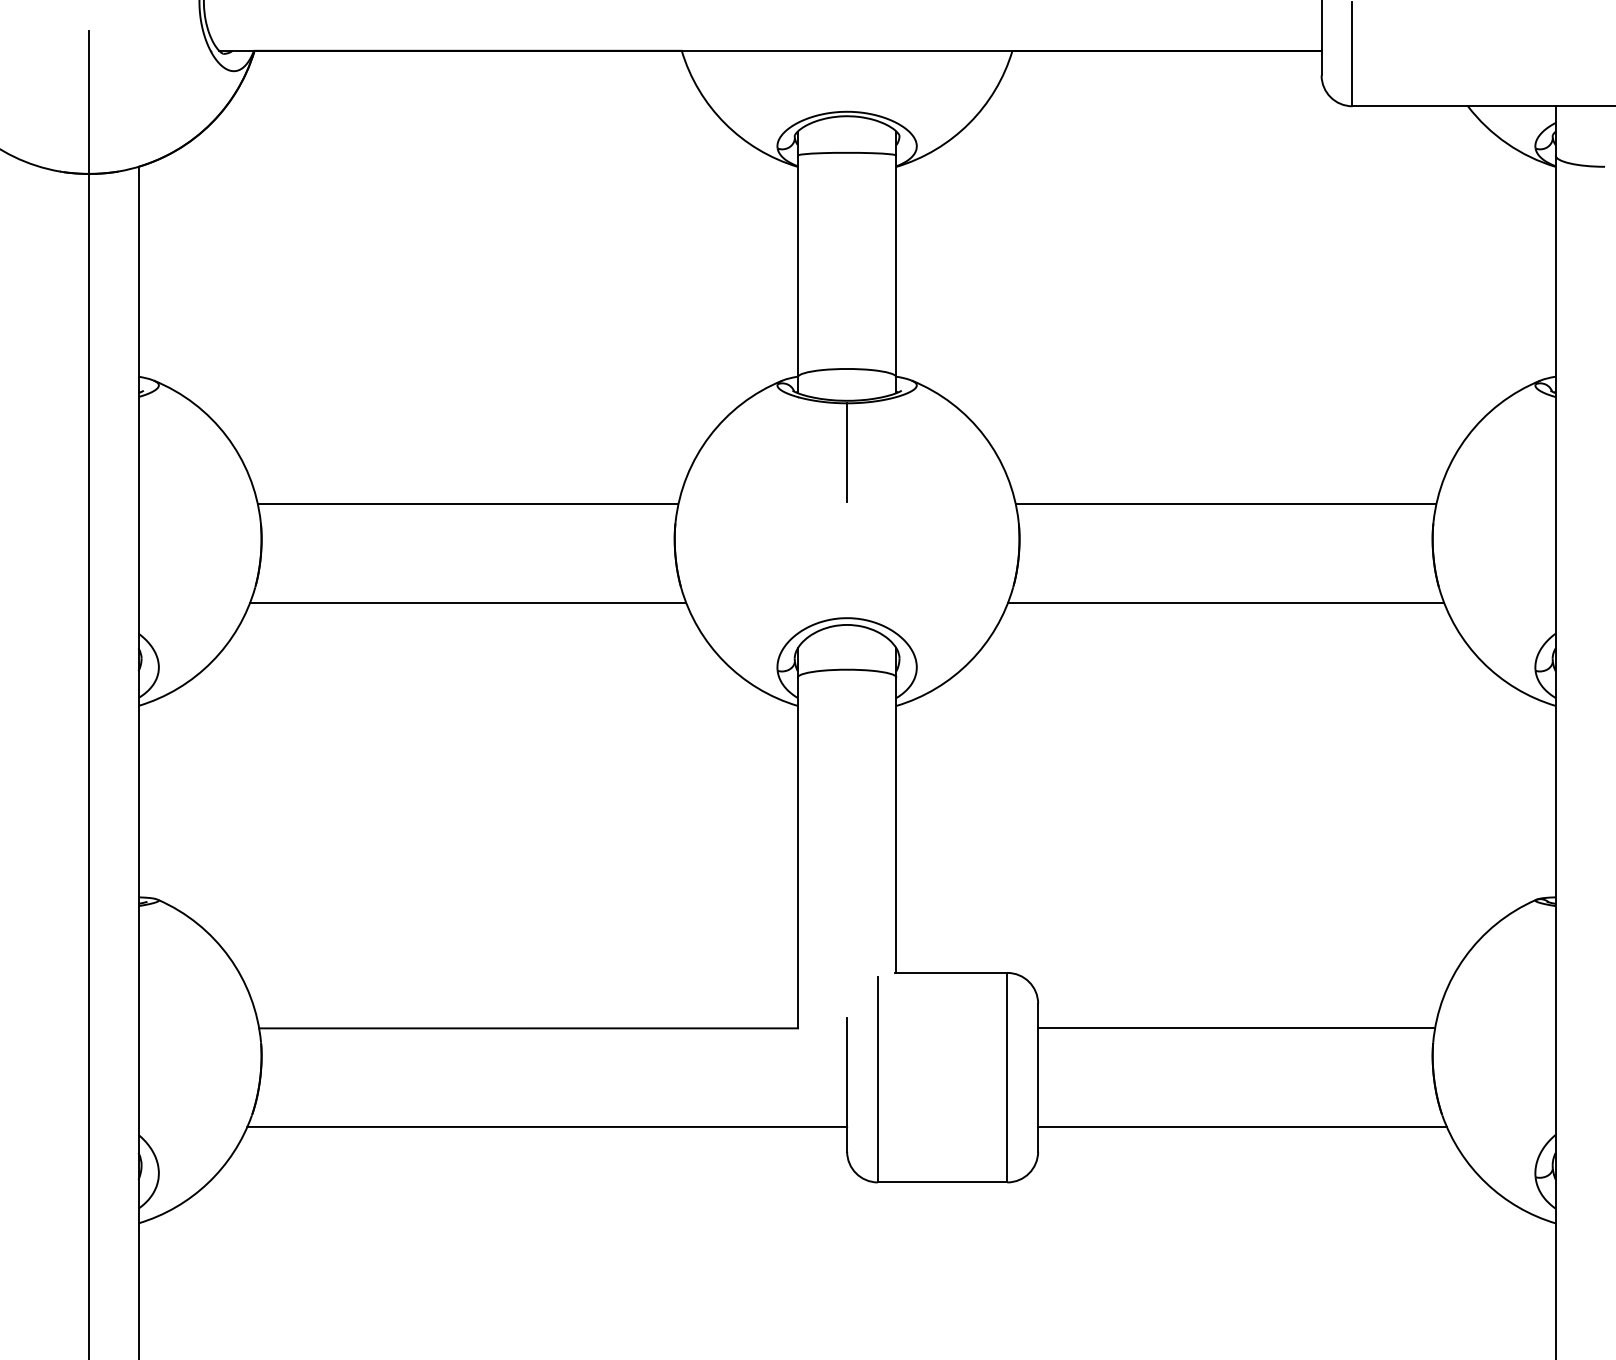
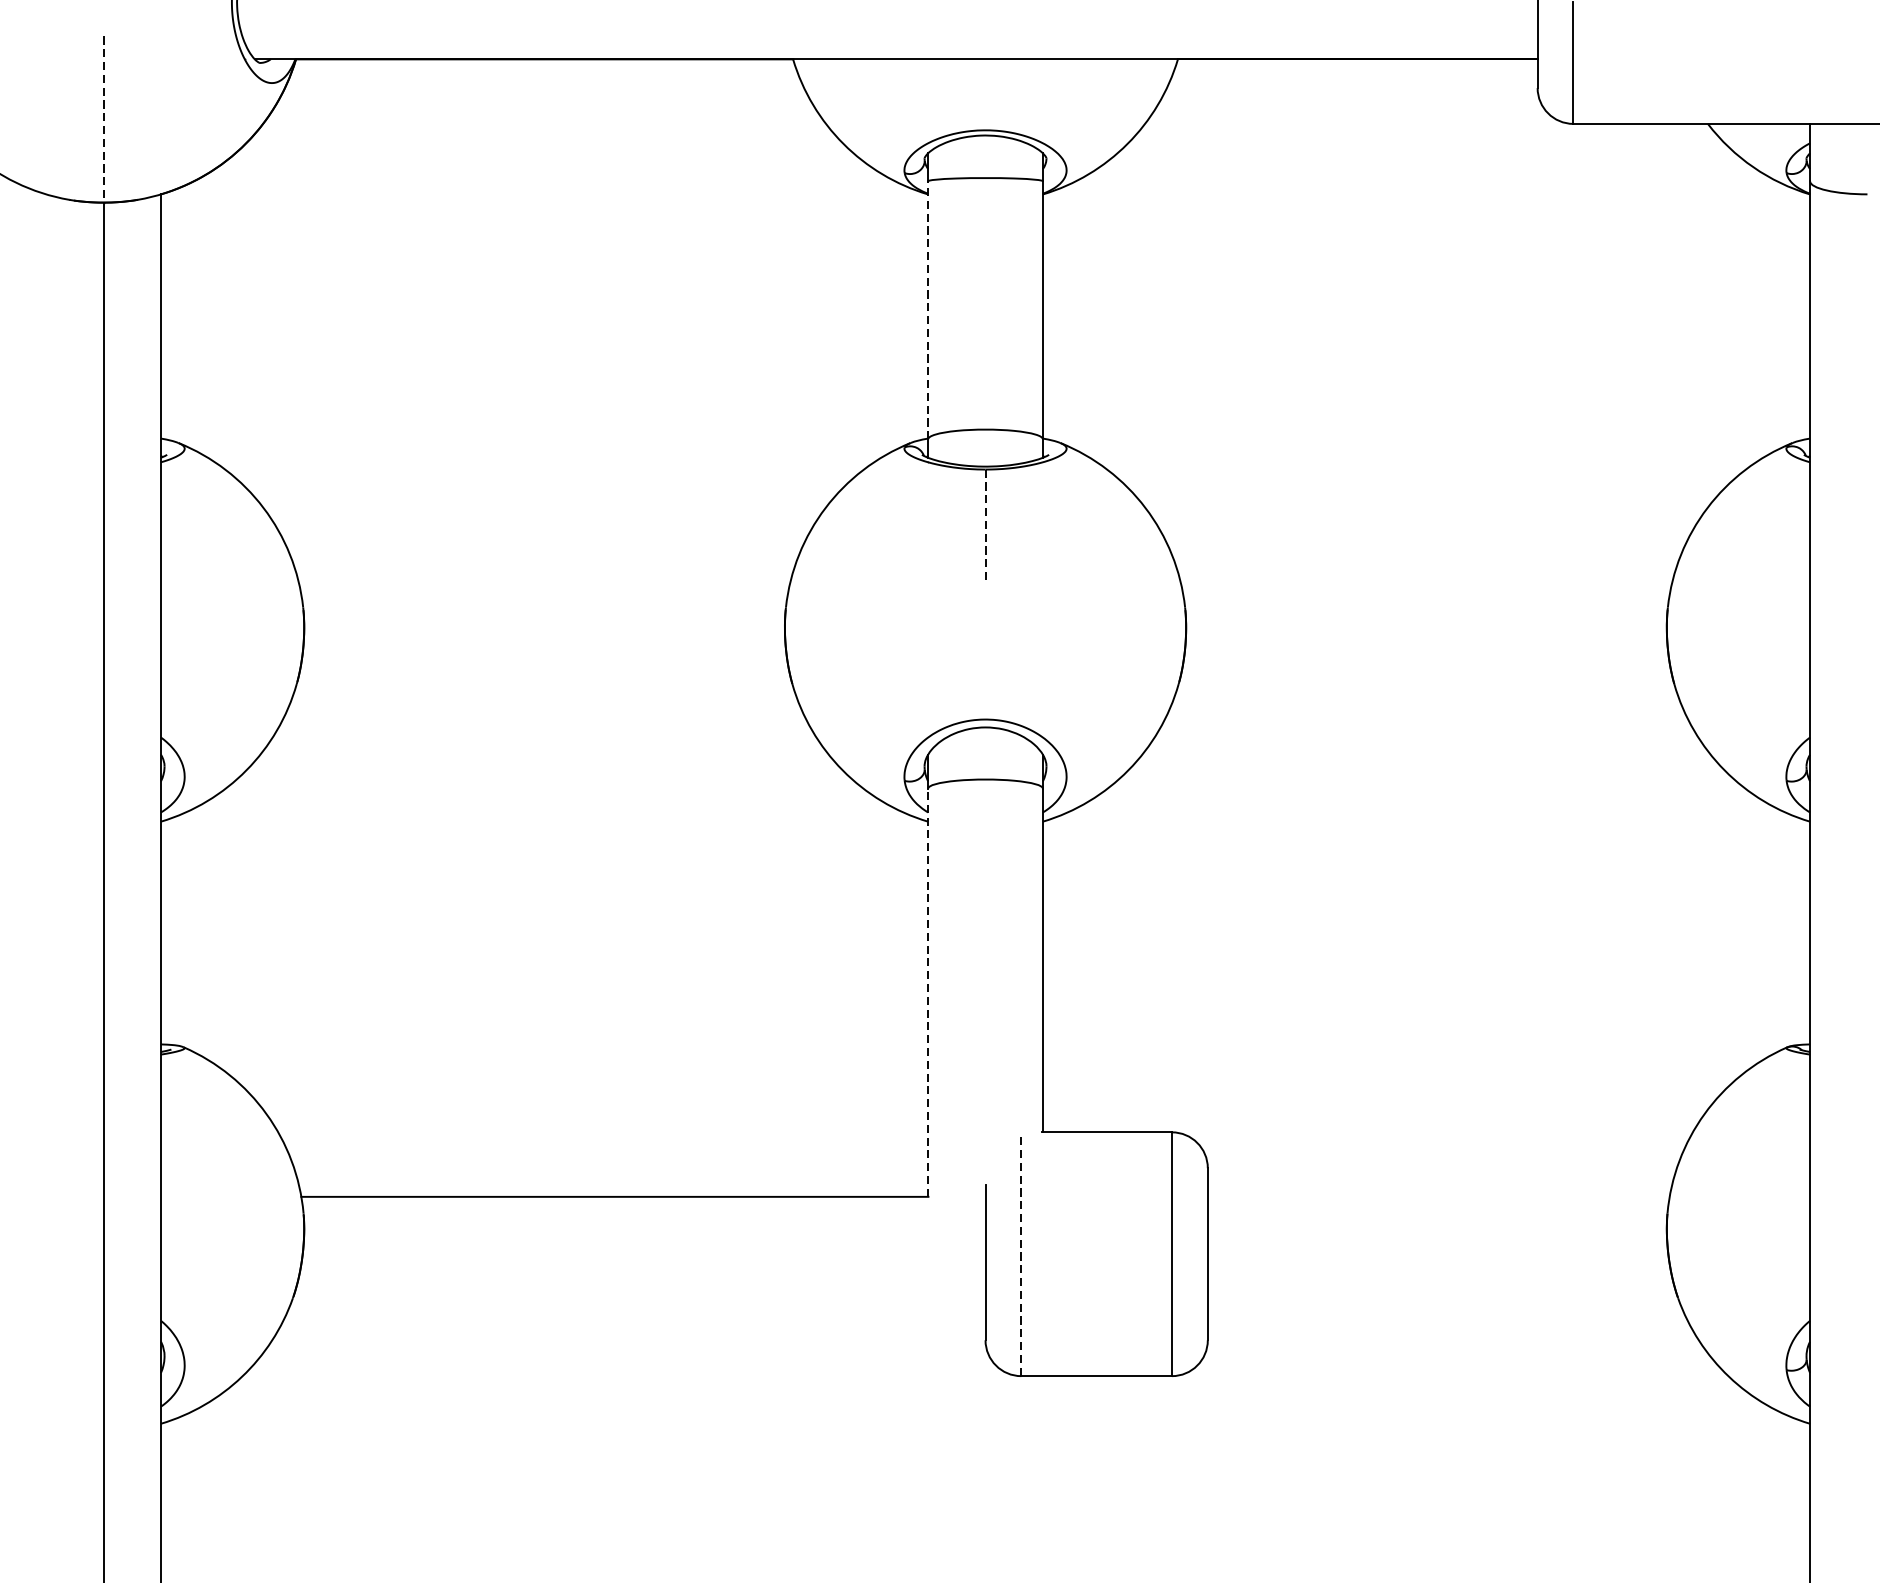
line: (89, 102) -> (103, 119), solid -> dashed
line: (797, 266) -> (927, 310), solid -> dashed
line: (847, 453) -> (985, 527), solid -> dashed
line: (467, 504) -> (543, 587), removed
line: (1225, 504) -> (1425, 587), removed
line: (468, 603) -> (544, 702), removed
line: (1225, 603) -> (1425, 702), removed
line: (797, 852) -> (927, 992), solid -> dashed
line: (1236, 1028) -> (1438, 1197), removed
line: (877, 1079) -> (1020, 1256), solid -> dashed
line: (547, 1126) -> (636, 1311), removed
line: (1242, 1126) -> (1445, 1311), removed

